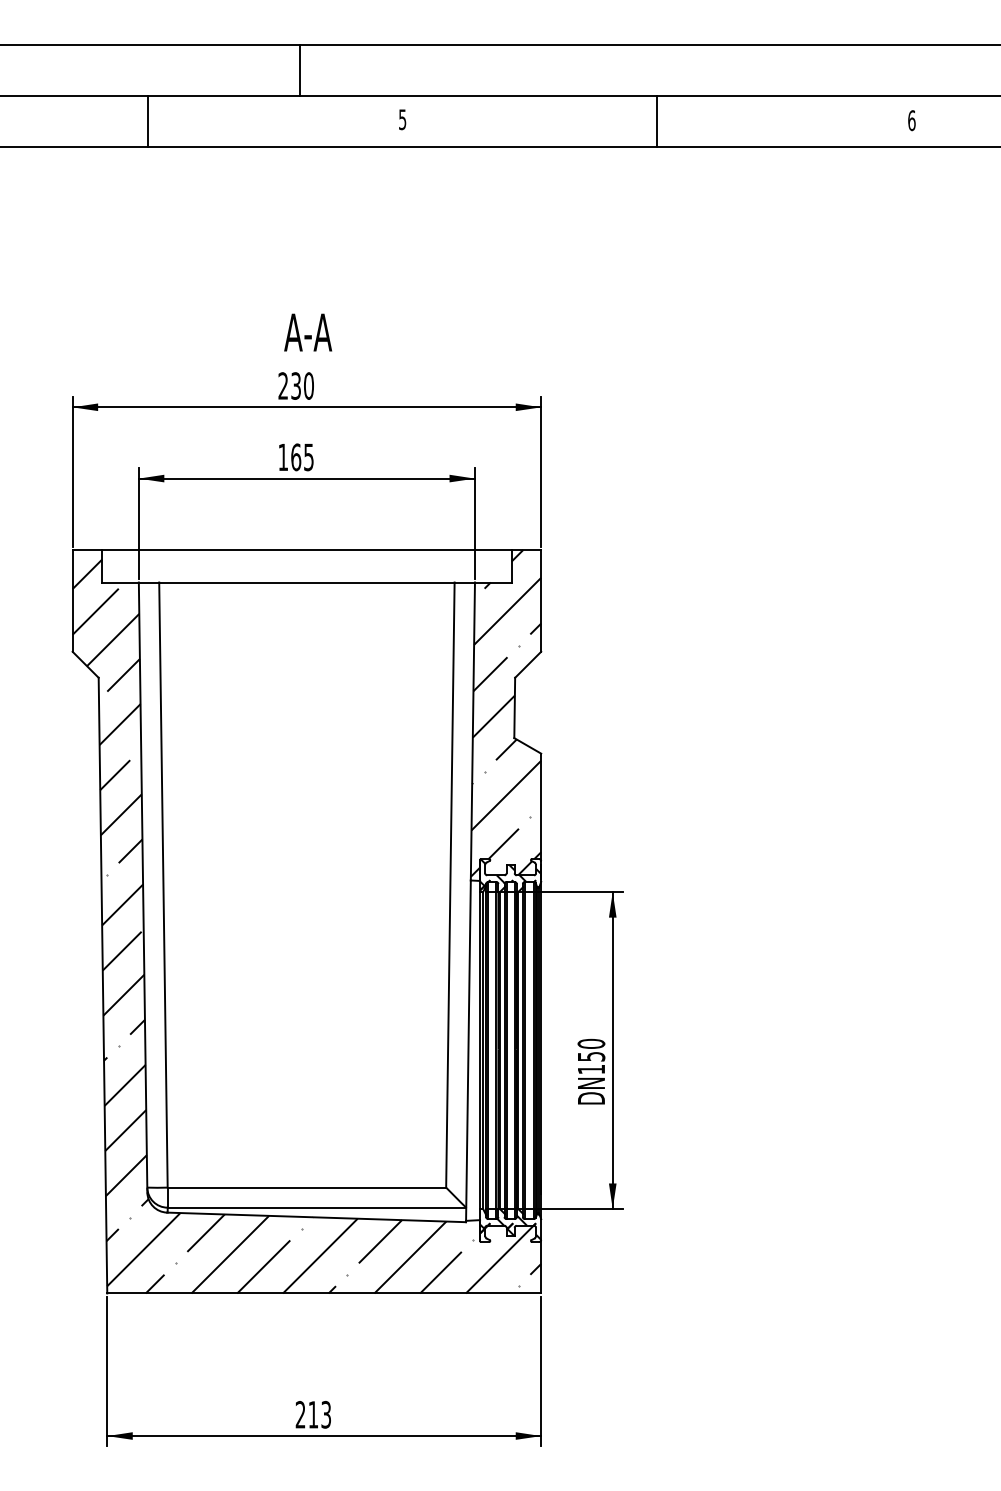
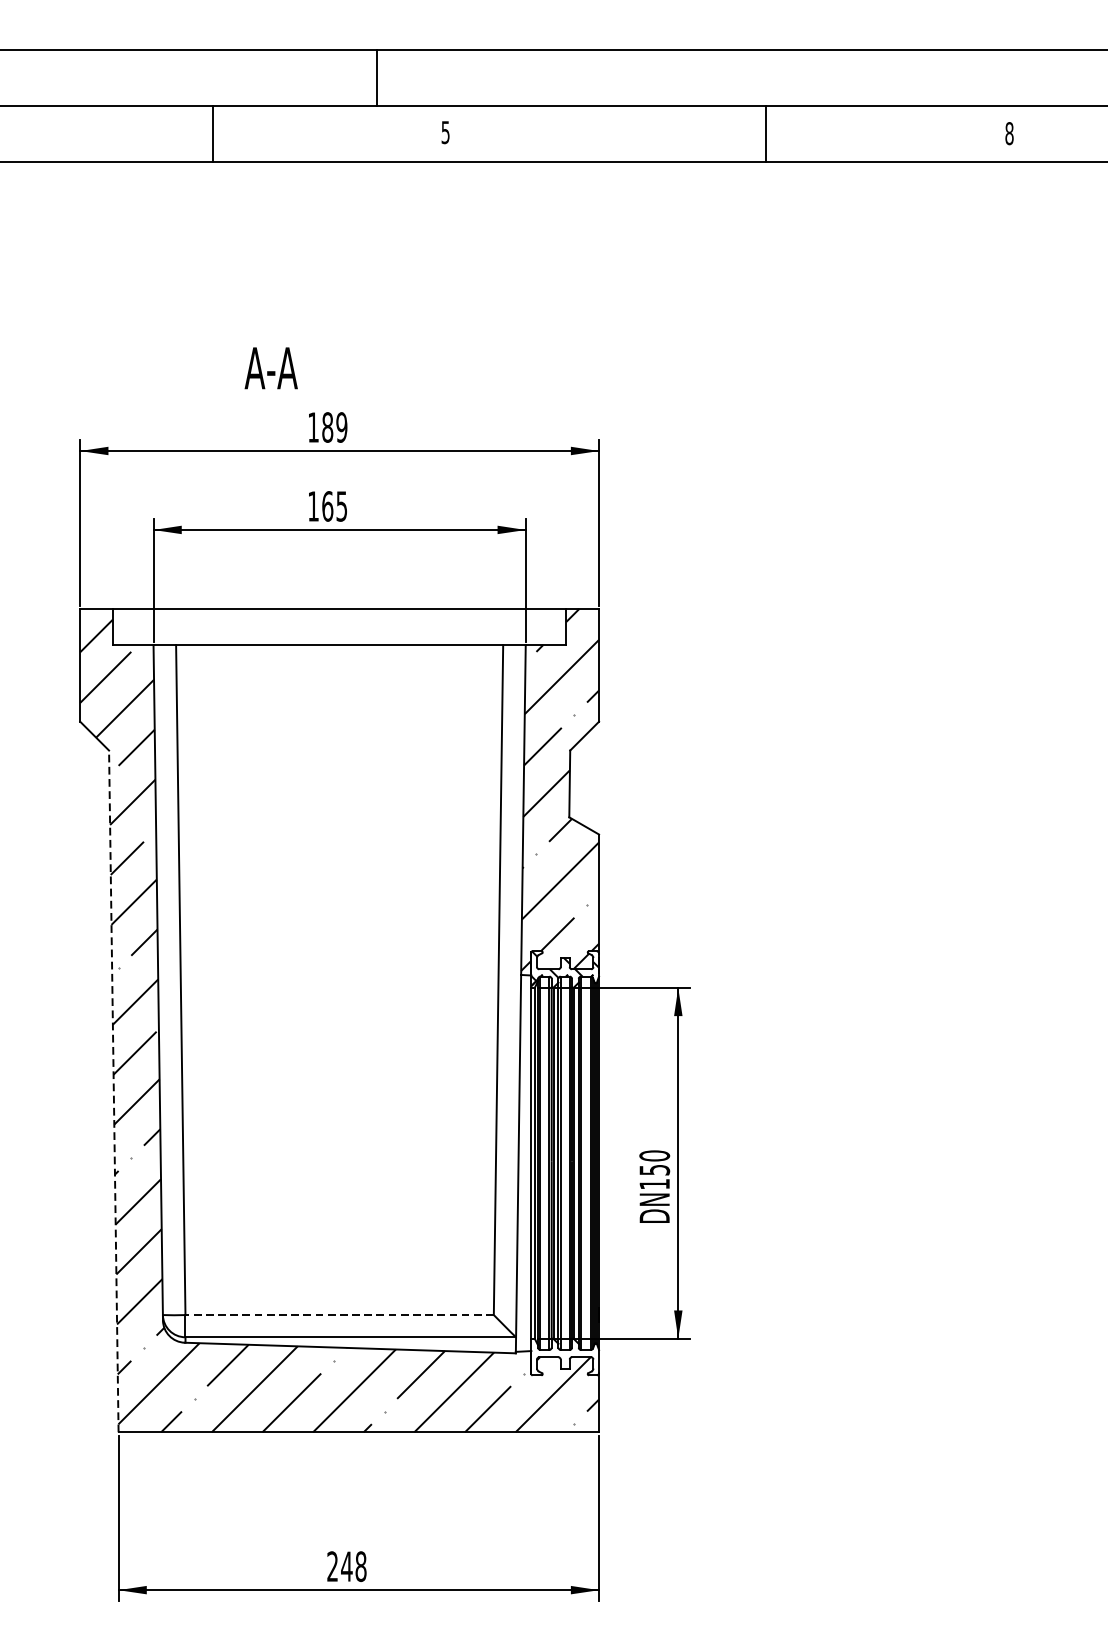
line: (300, 69) -> (376, 76), moved
line: (147, 120) -> (212, 133), moved
line: (656, 120) -> (765, 133), moved
text: (911, 120) -> (1009, 133), 6 -> 8
text: (308, 332) -> (271, 368), moved
text: (295, 385) -> (327, 426), 230 -> 189
line: (102, 985) -> (113, 1091), solid -> dashed
line: (306, 1187) -> (339, 1314), solid -> dashed
hatch: (510, 1226) -> (565, 1358), removed
text: (319, 1414) -> (353, 1566), 213 -> 248

